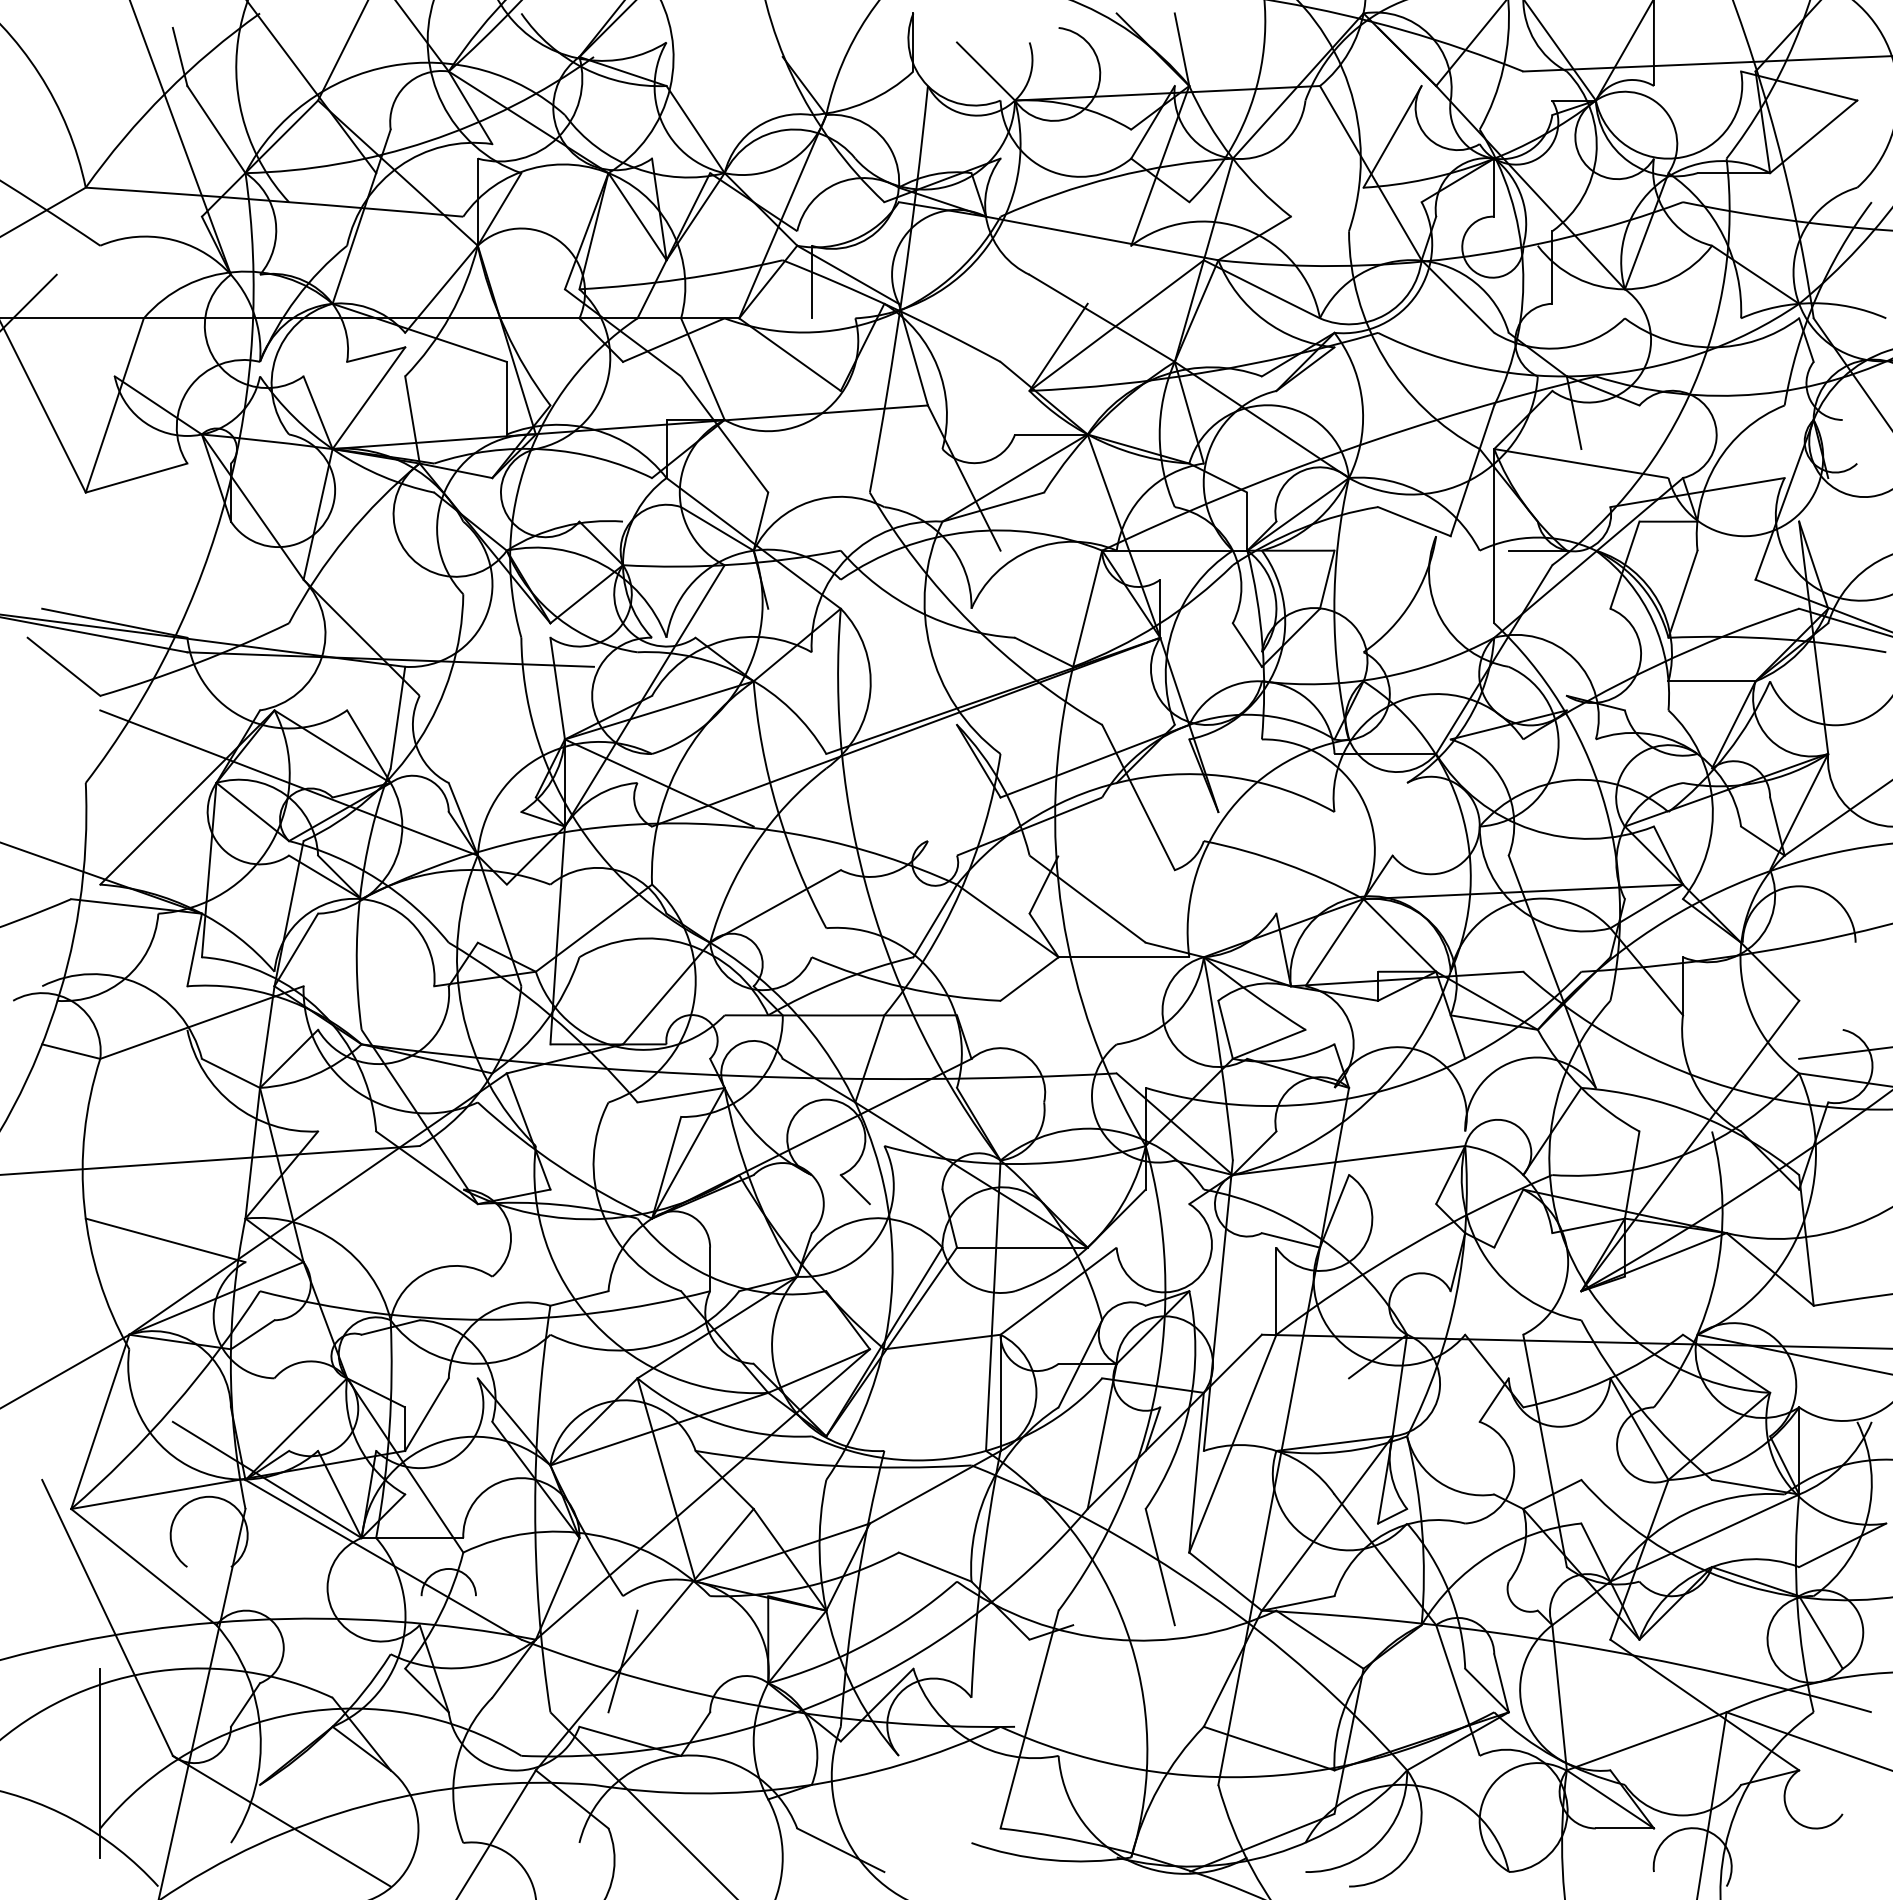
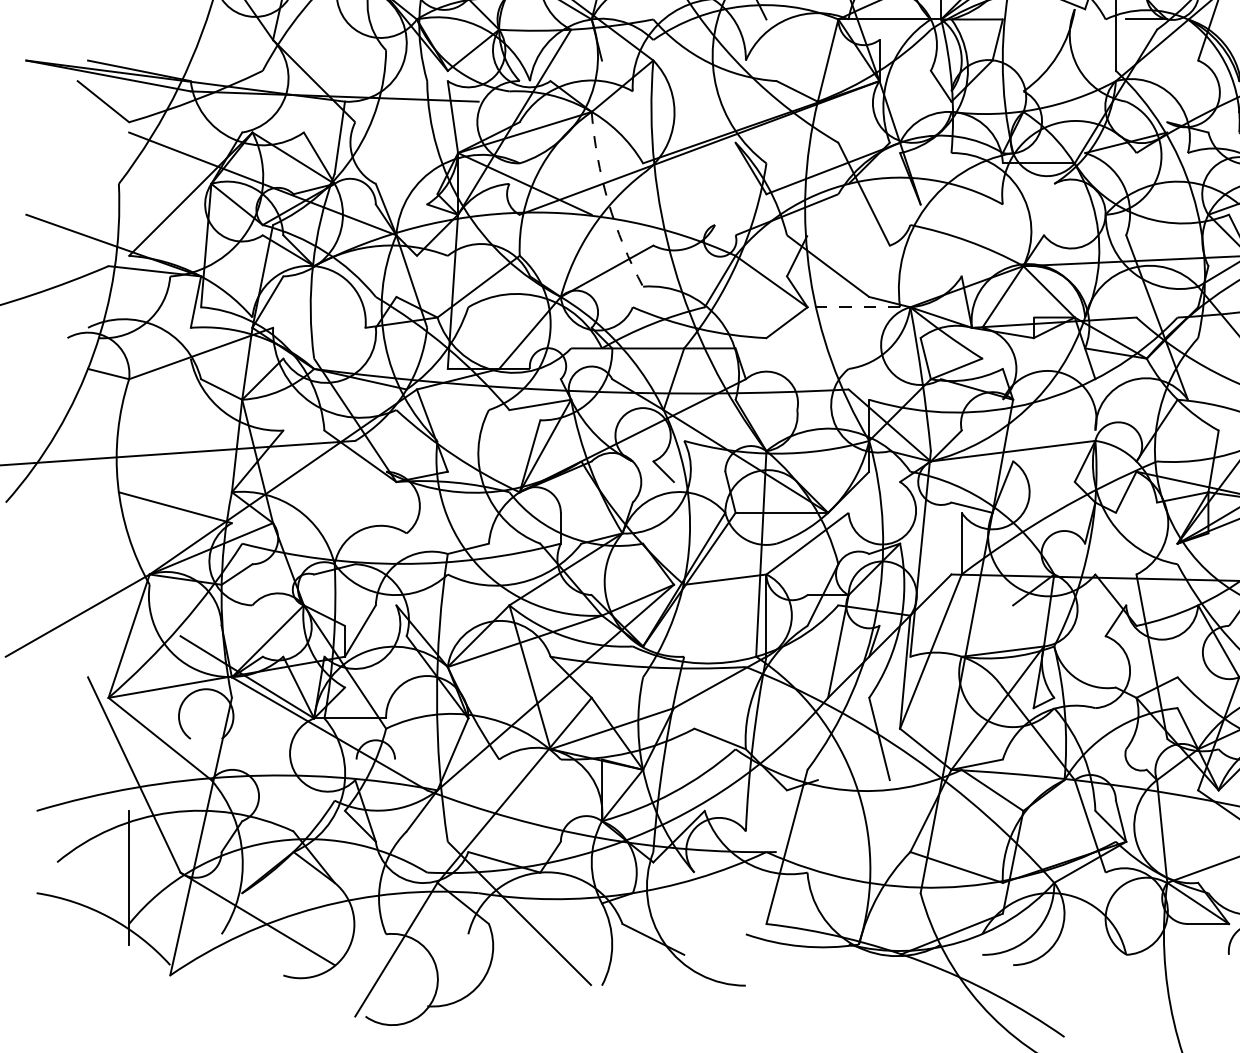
arc: (777, 808) -> (608, 201), solid -> dashed
line: (1123, 957) -> (853, 307), solid -> dashed
line: (622, 1661) -> (498, 805), removed

